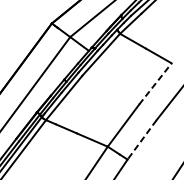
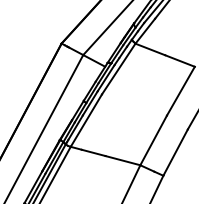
line: (156, 83) -> (181, 90), dashed -> solid
line: (141, 140) -> (175, 153), dashed -> solid

